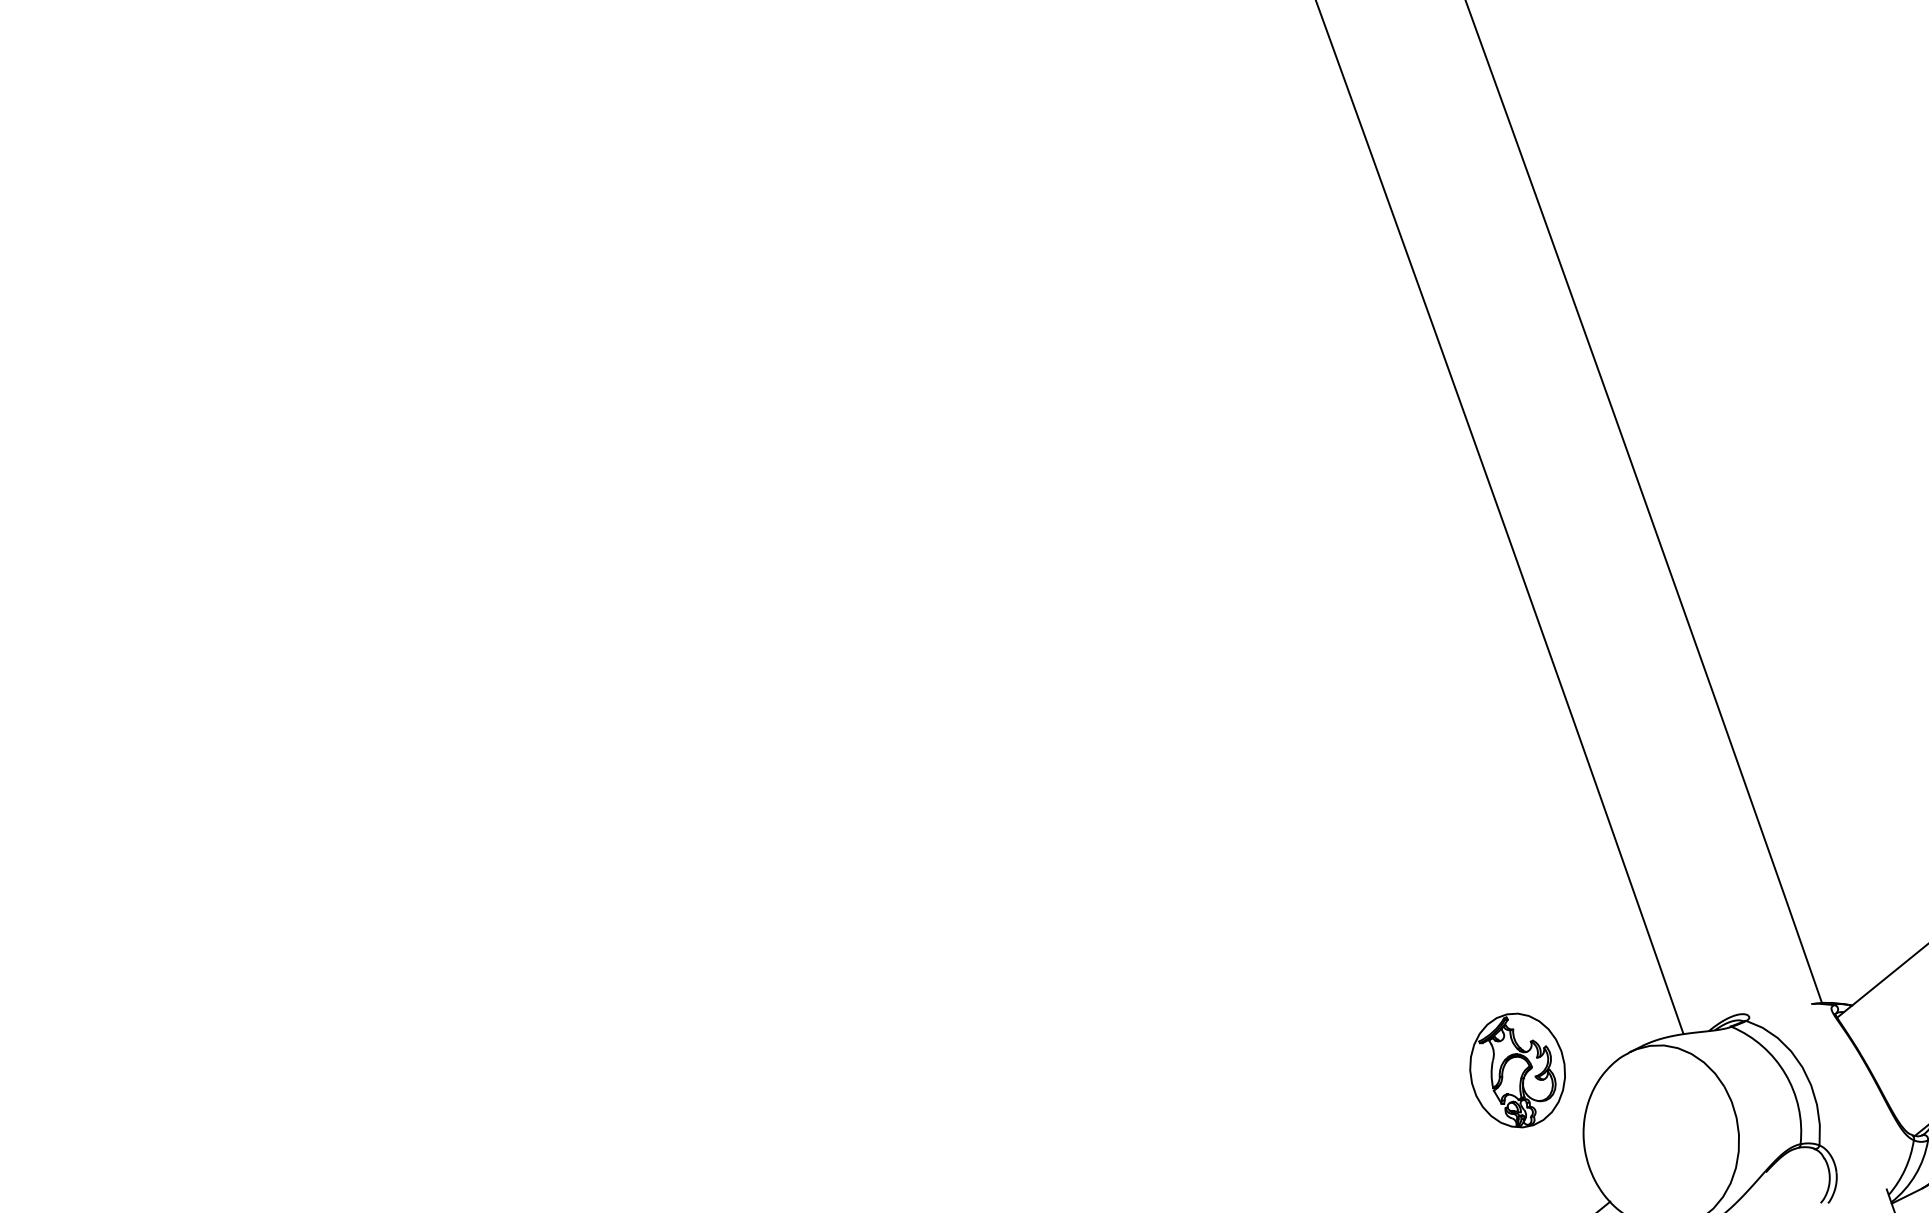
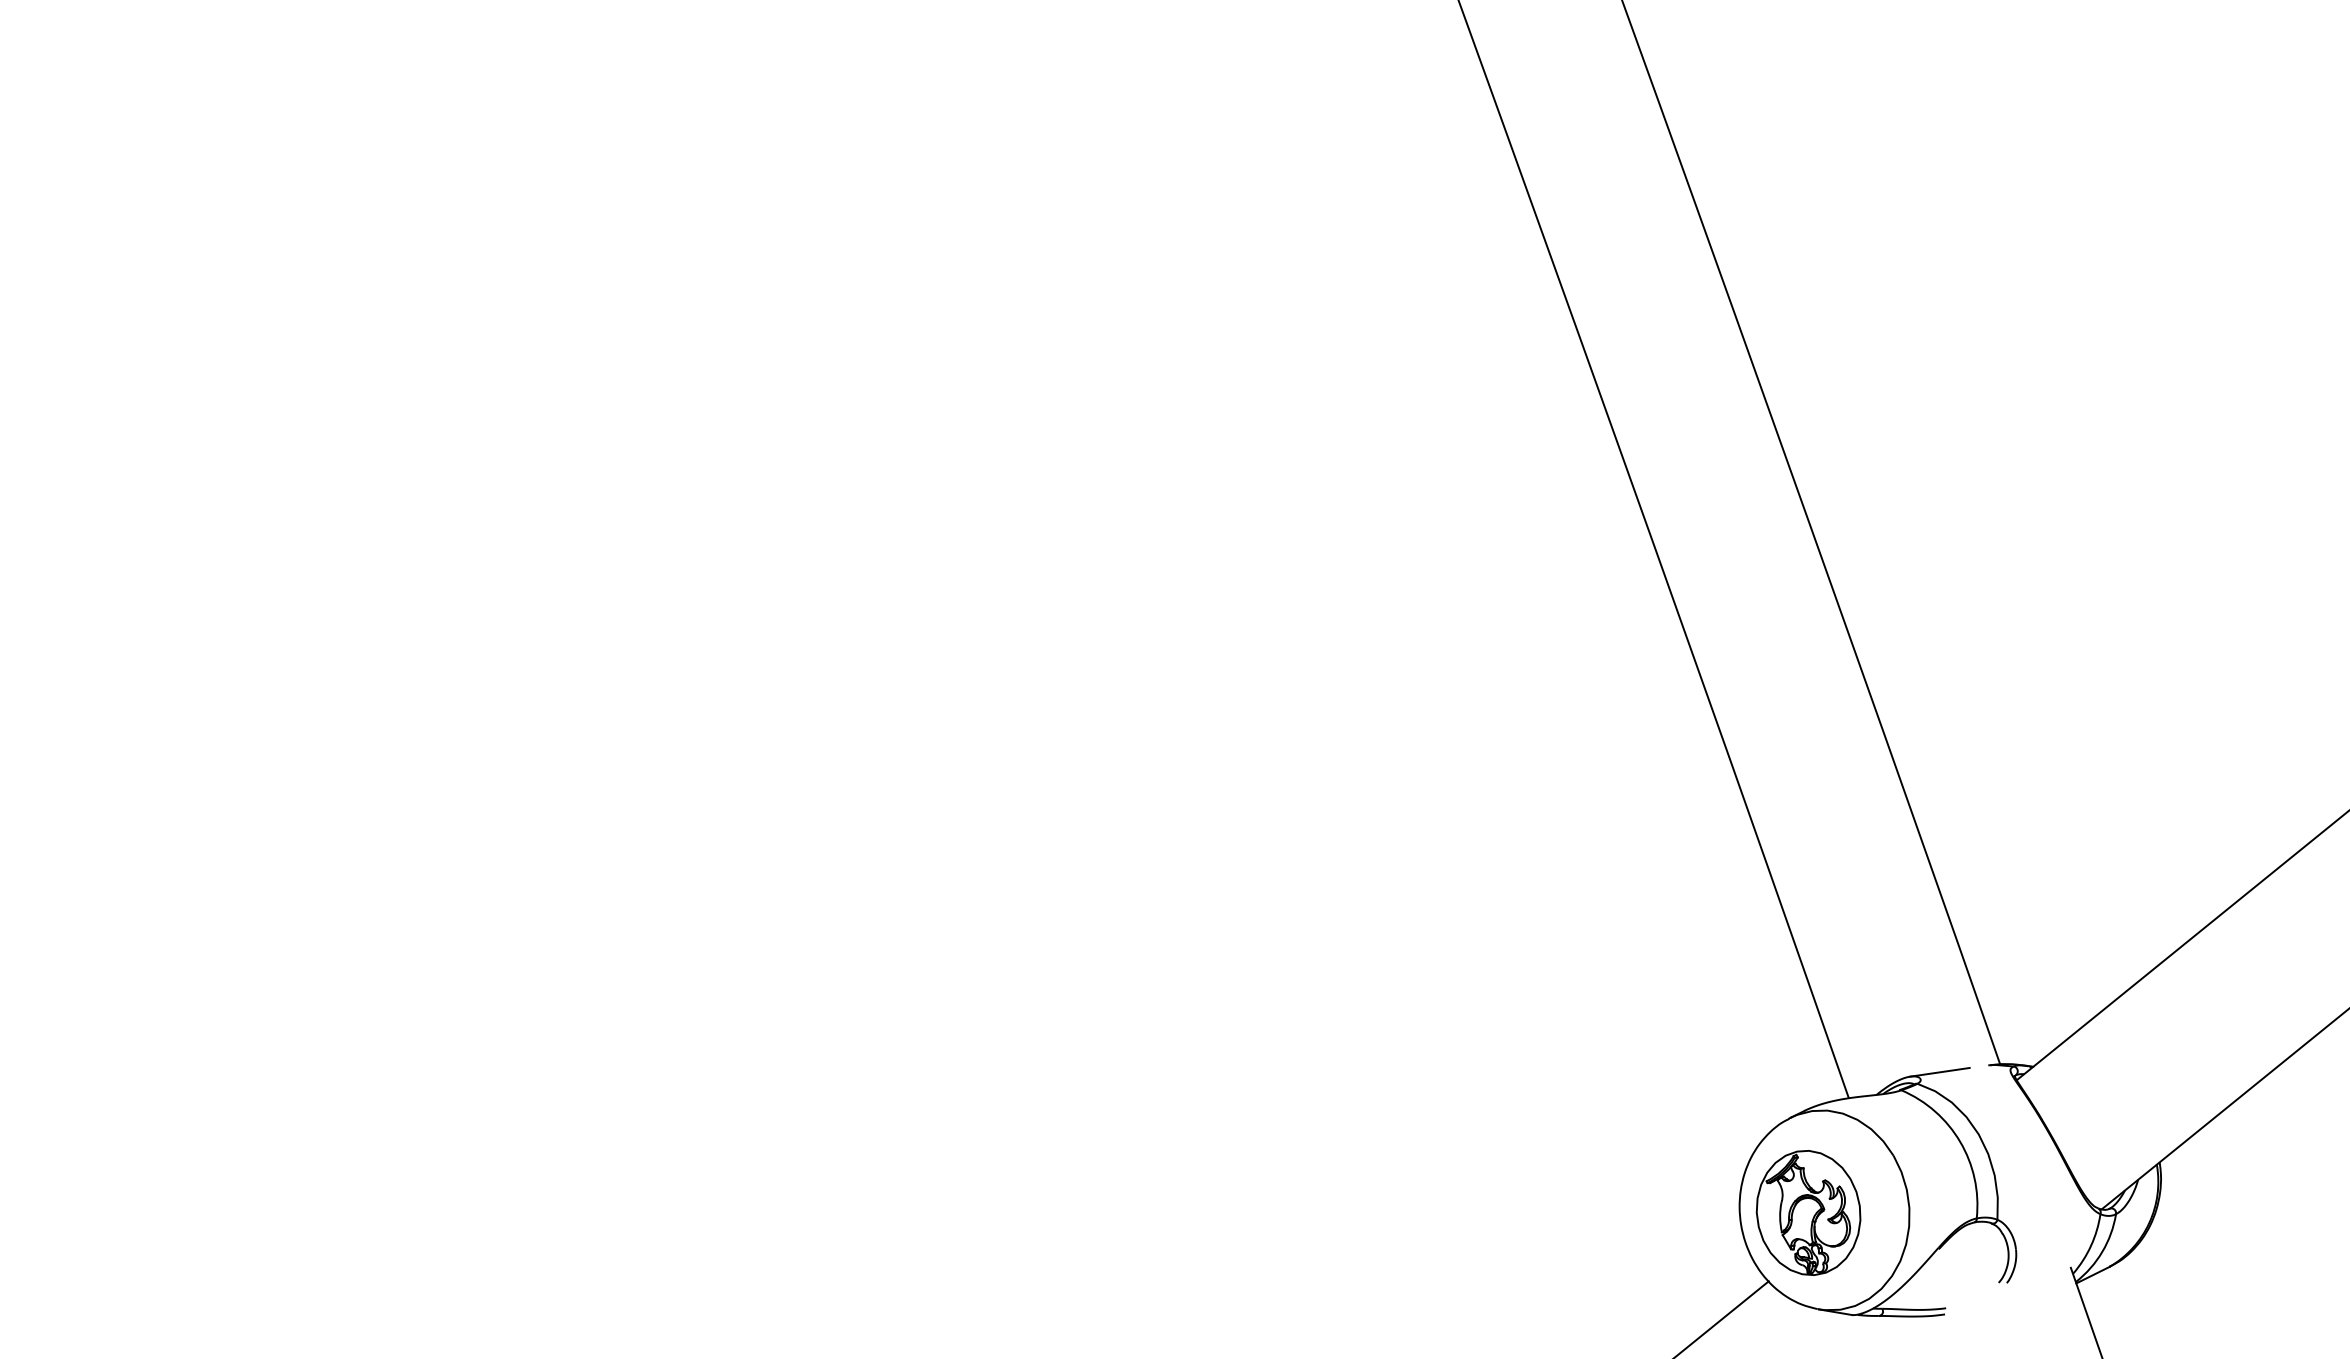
line: (1766, 1009) -> (1939, 1071), added
part: (1517, 1070) -> (1808, 1212), moved

